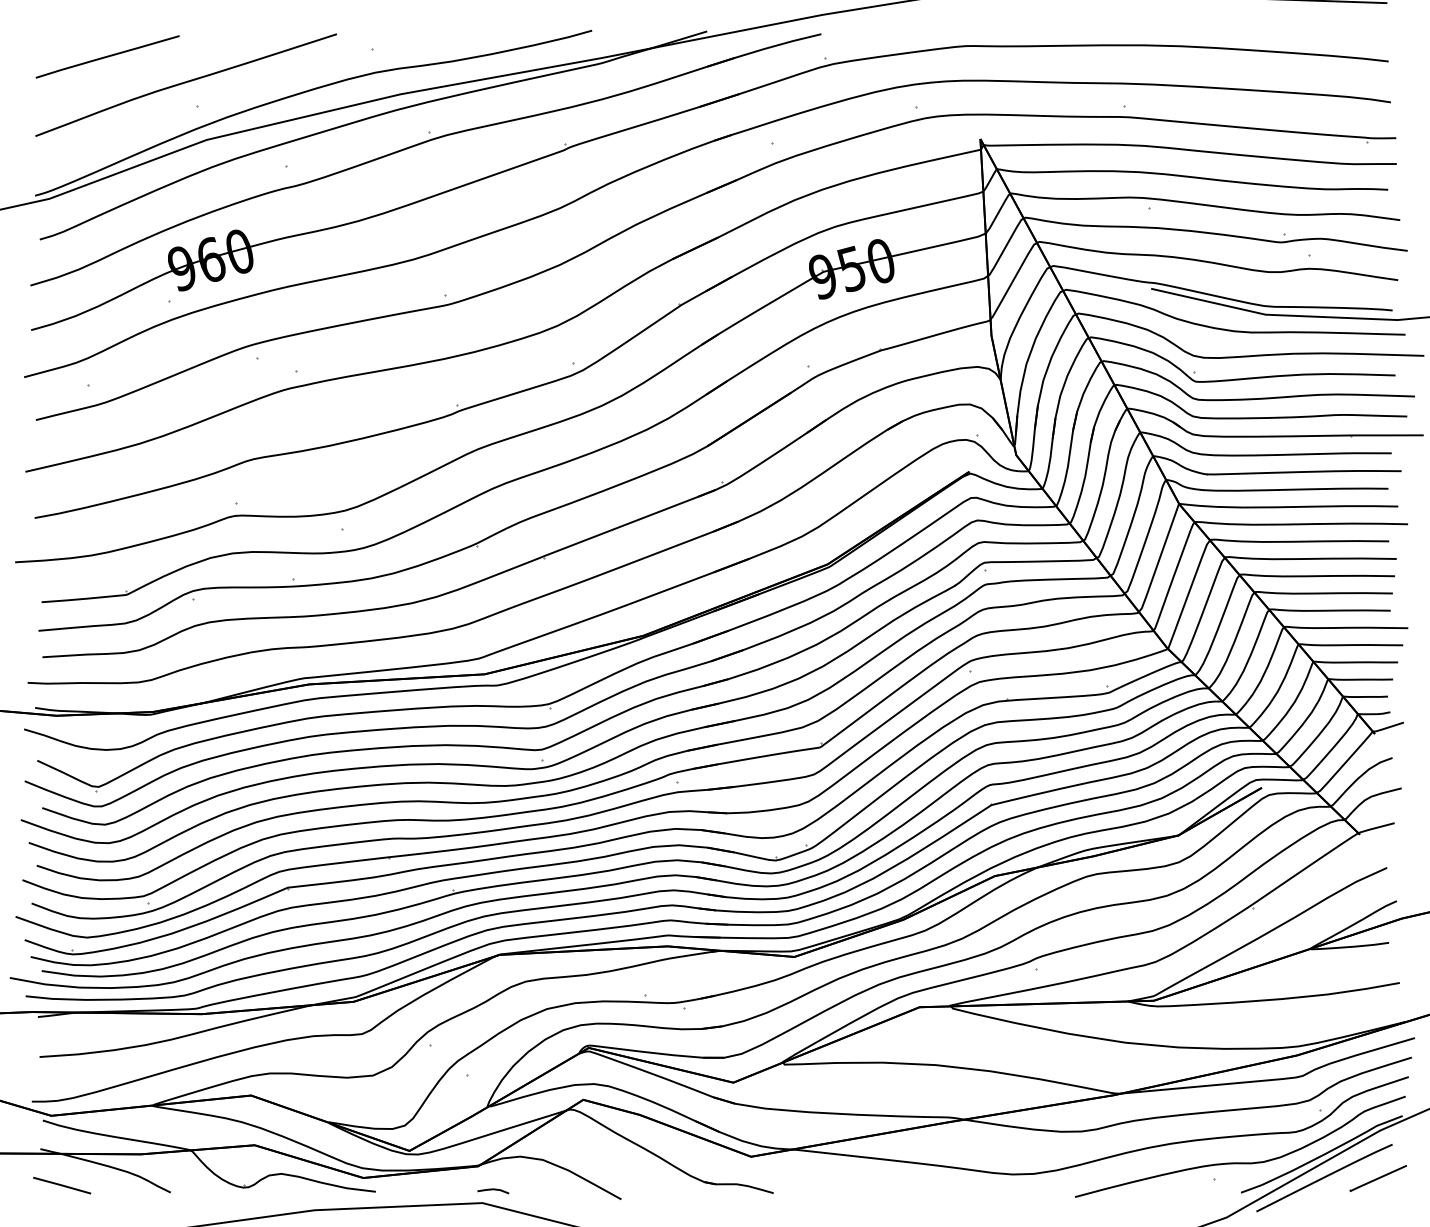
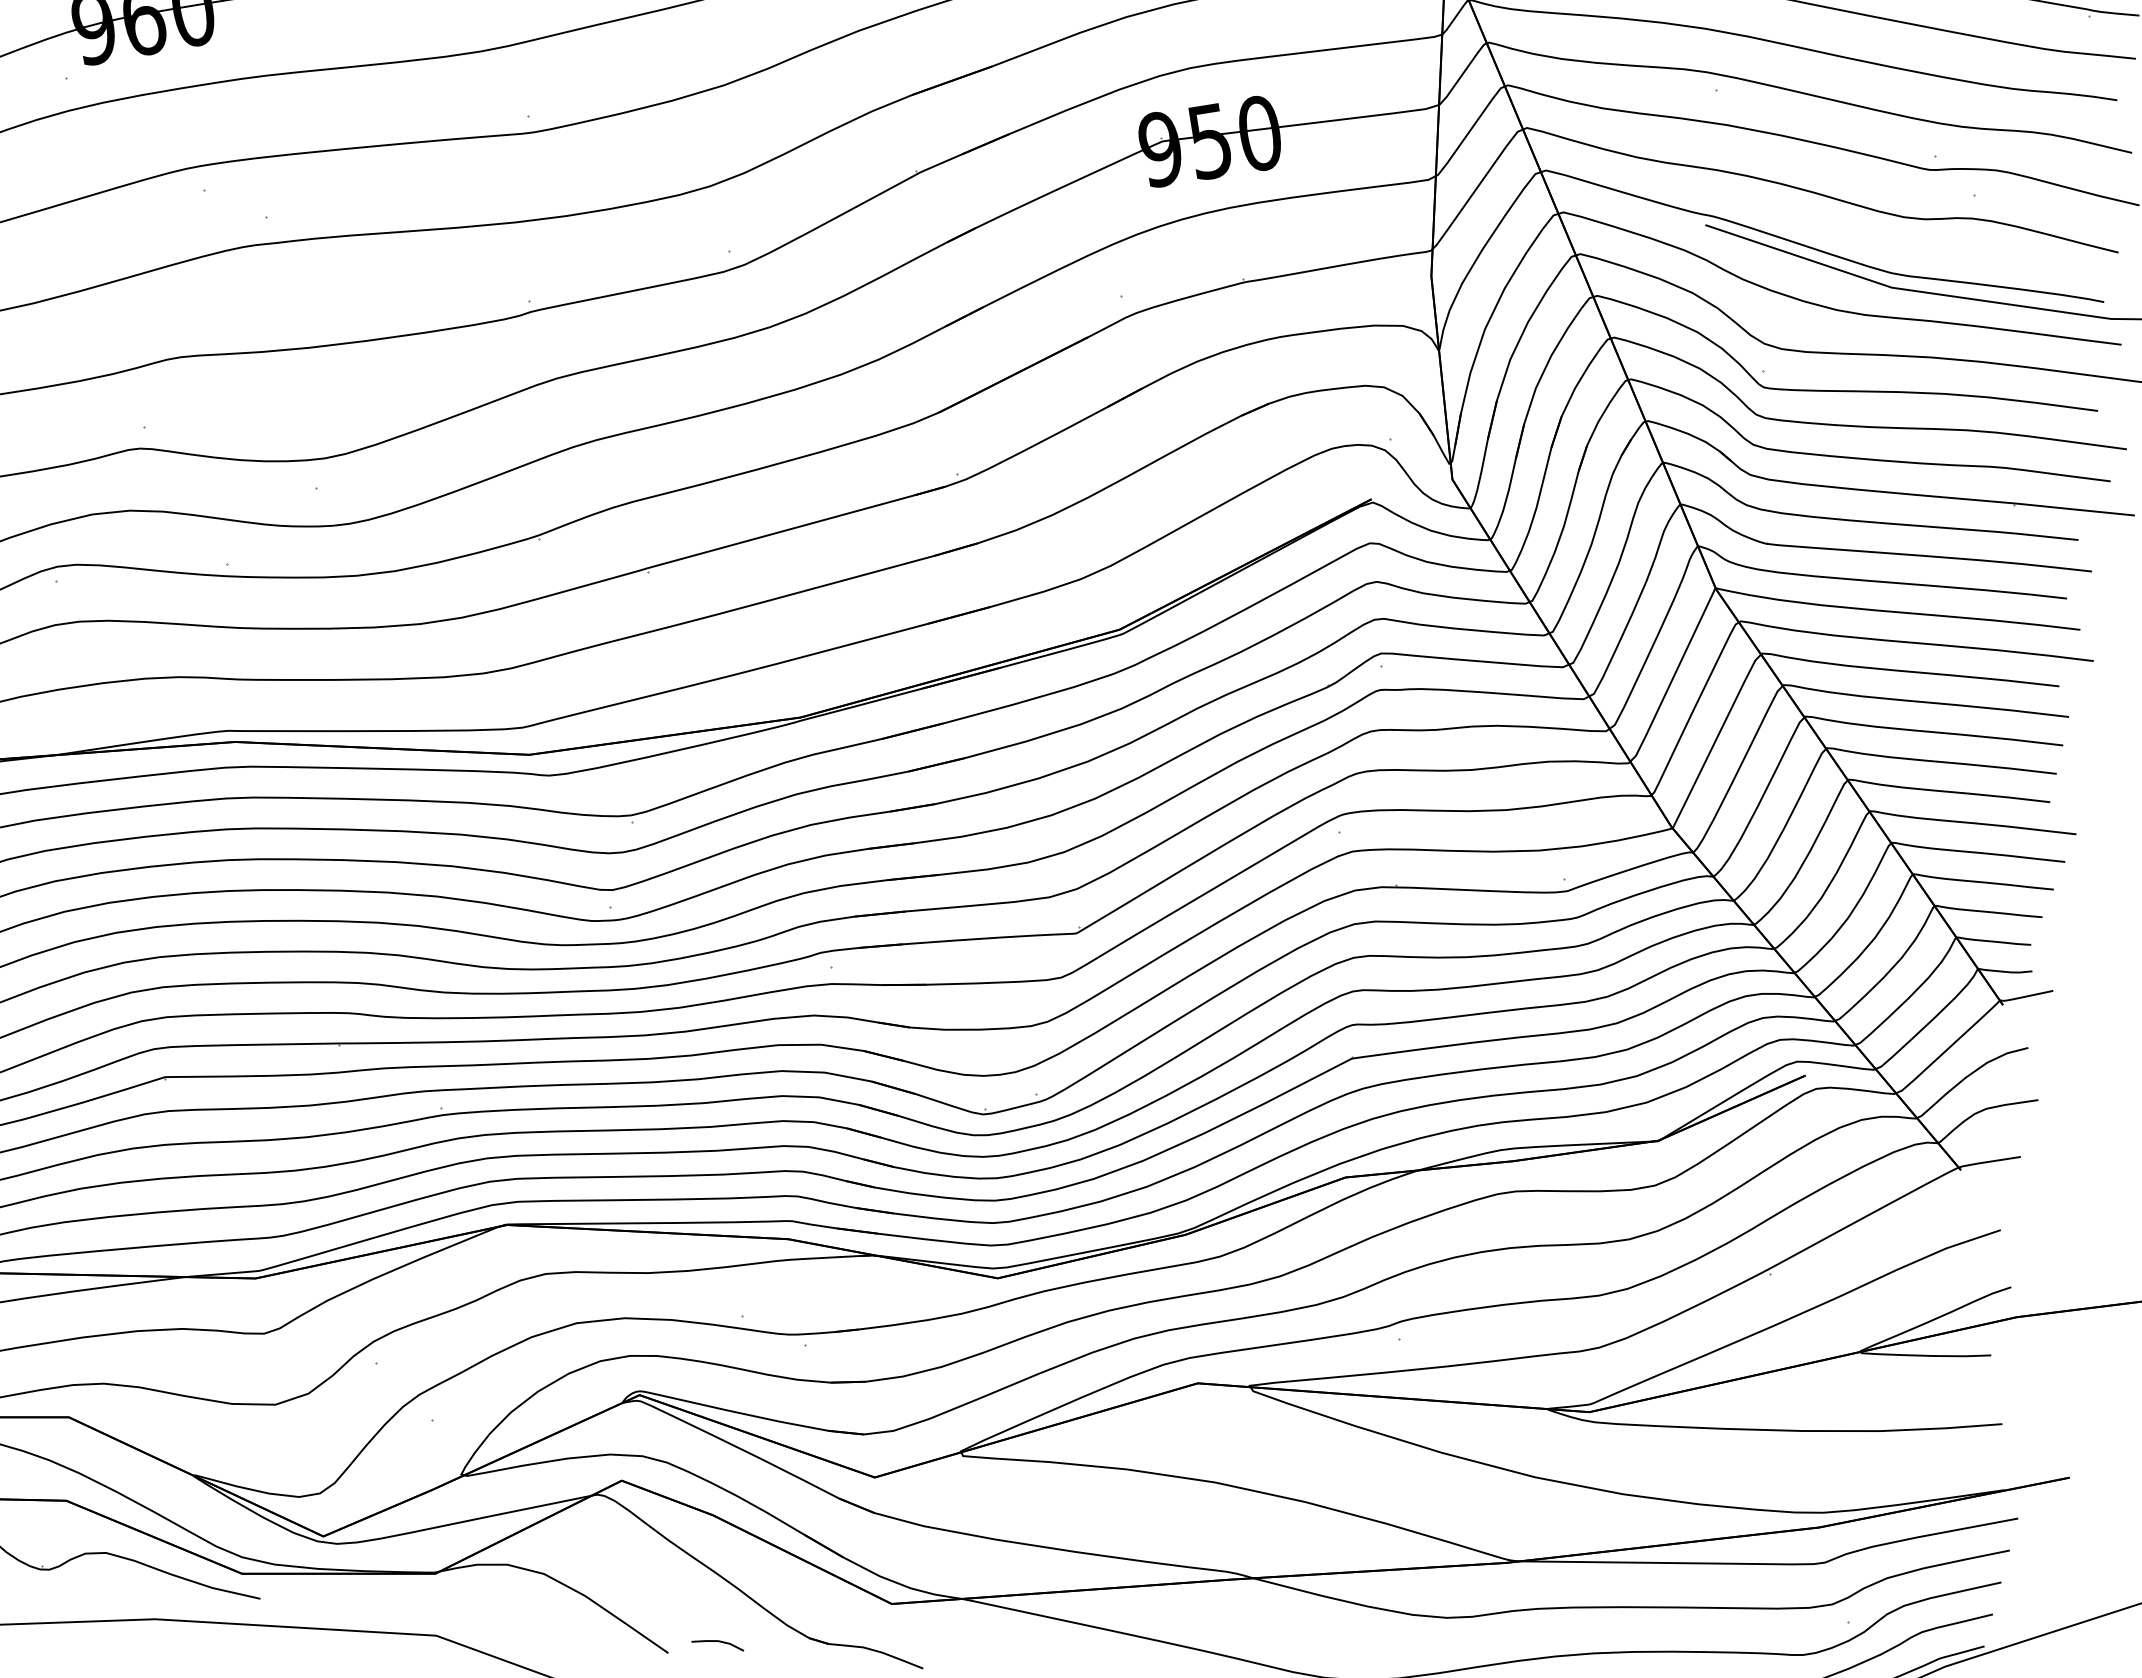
line: (493, 1190) -> (718, 1643), moved

